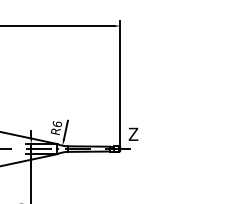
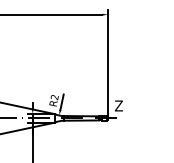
text: (57, 124) -> (54, 97), R6 -> R2

